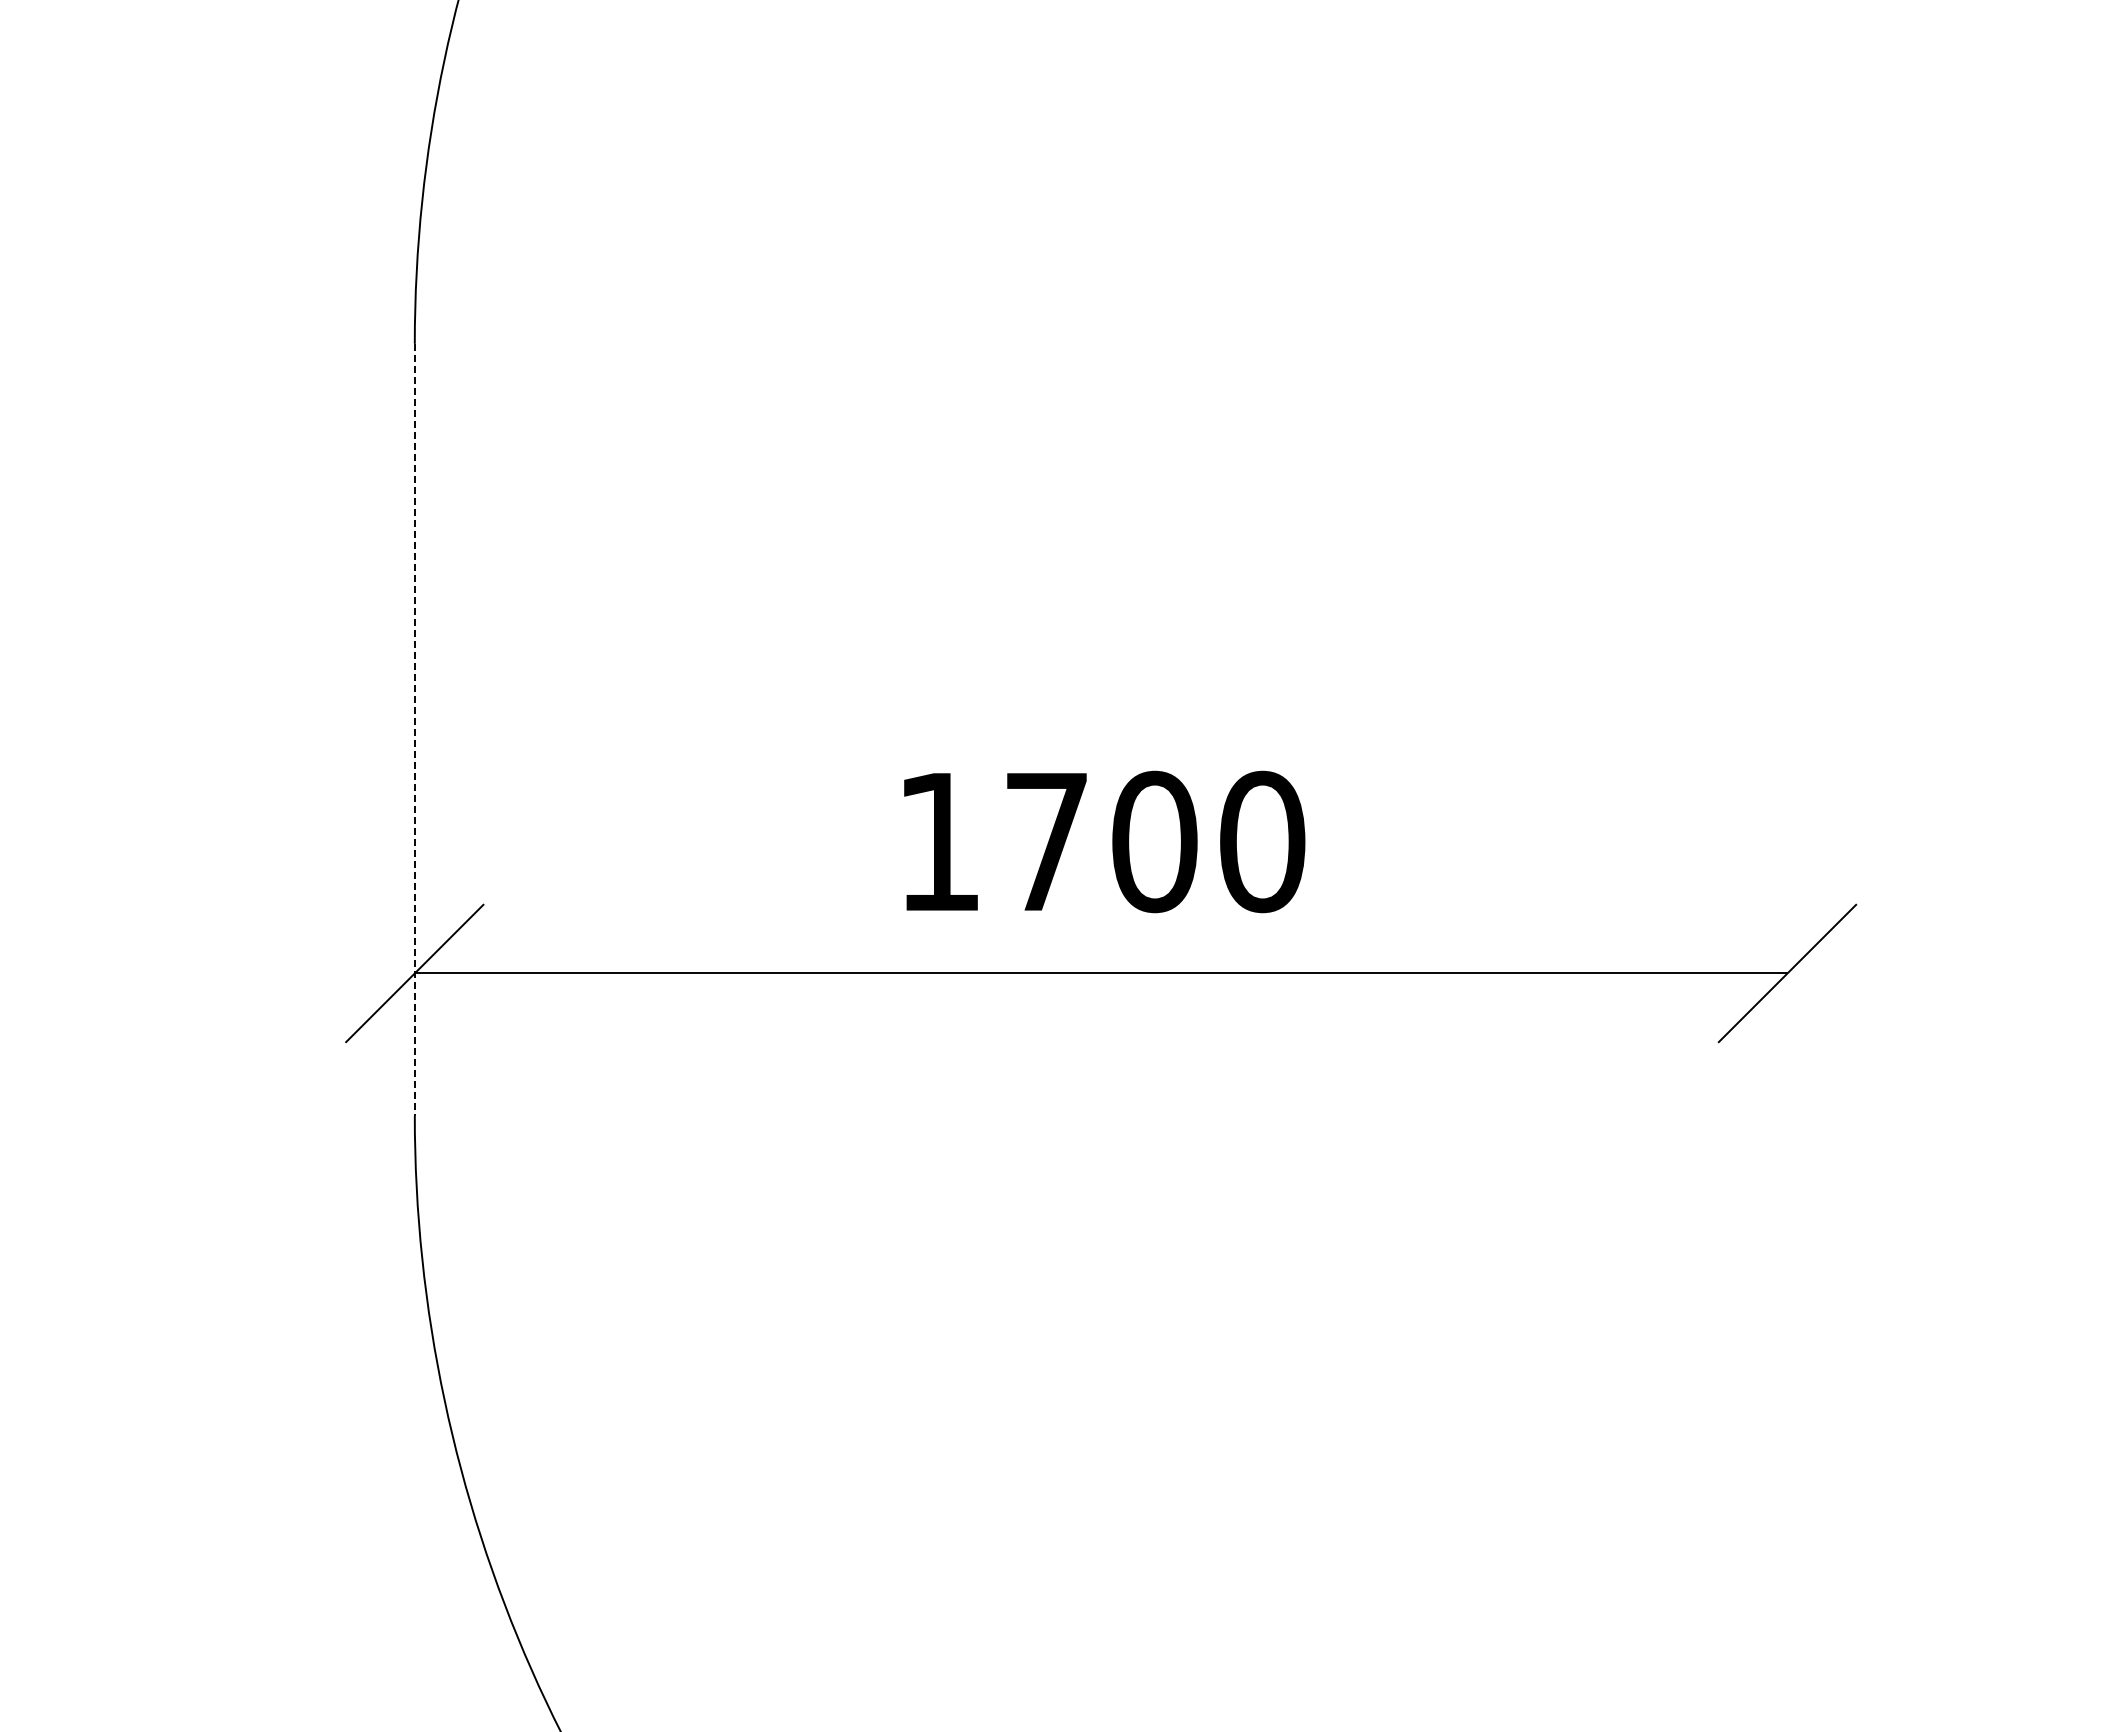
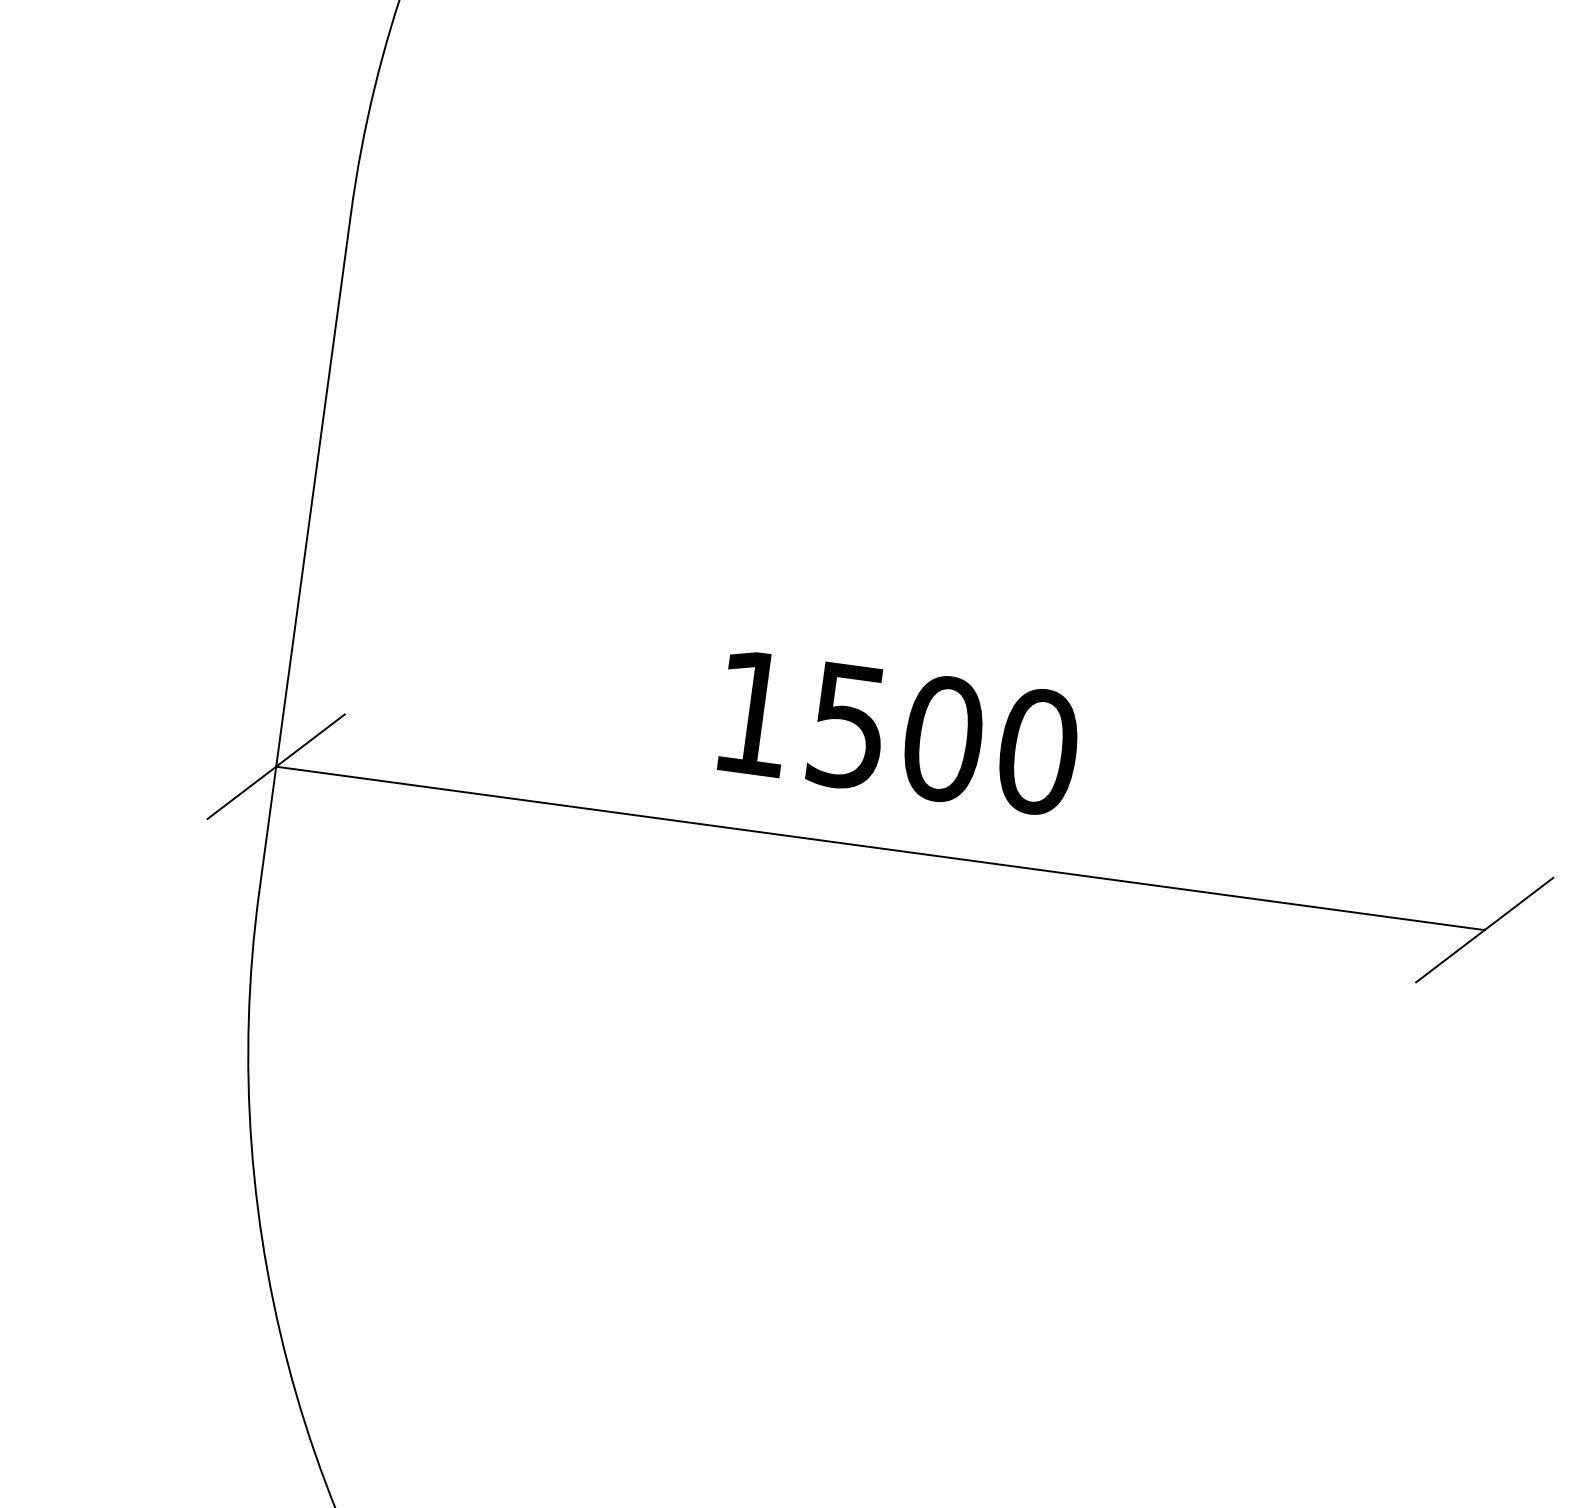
line: (414, 729) -> (304, 551), dashed -> solid
text: (1046, 843) -> (847, 727), 1700 -> 1500

